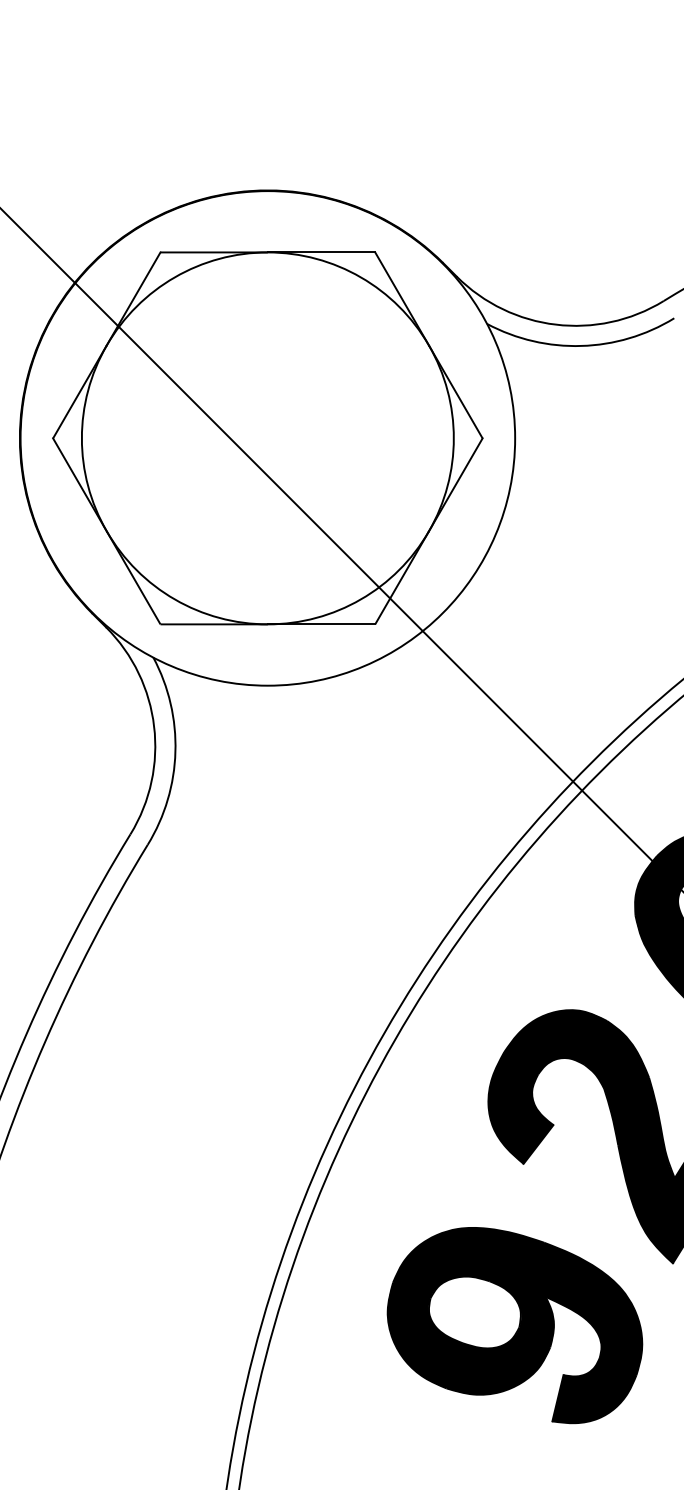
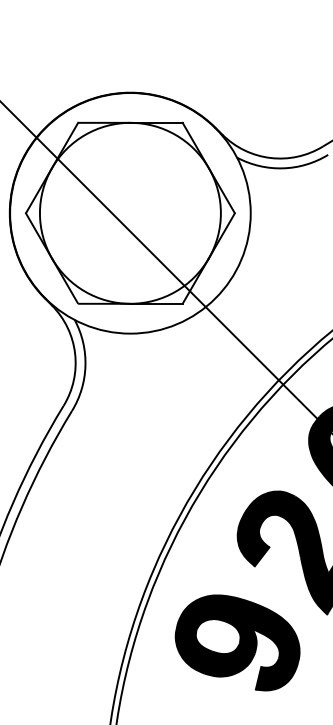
part: (514, 1324) -> (237, 642), moved

